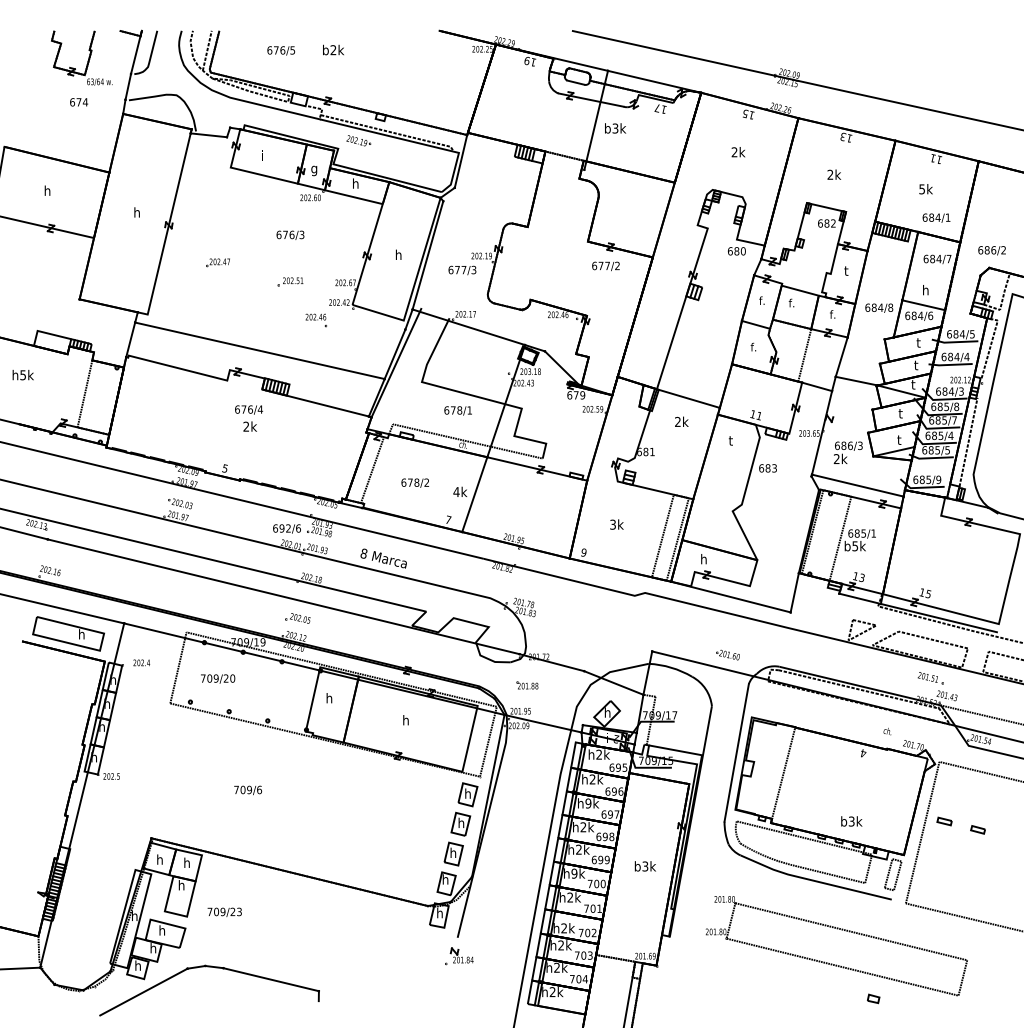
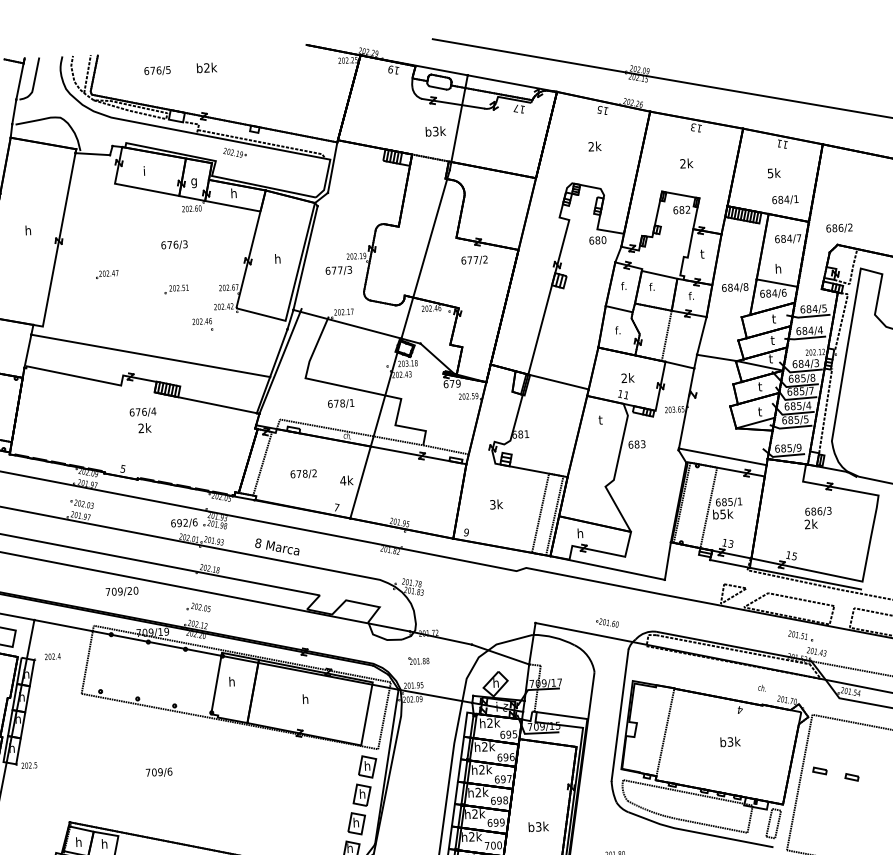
text: (615, 128) -> (435, 131), moved
line: (554, 257) -> (425, 254), added
text: (681, 421) -> (627, 377), moved
text: (847, 452) -> (817, 517), moved
line: (566, 464) -> (446, 449), added
text: (218, 678) -> (122, 591), moved
text: (588, 803) -> (482, 769), h9k -> h2k
text: (851, 821) -> (730, 741), moved
text: (574, 873) -> (471, 836), h9k -> h2k

